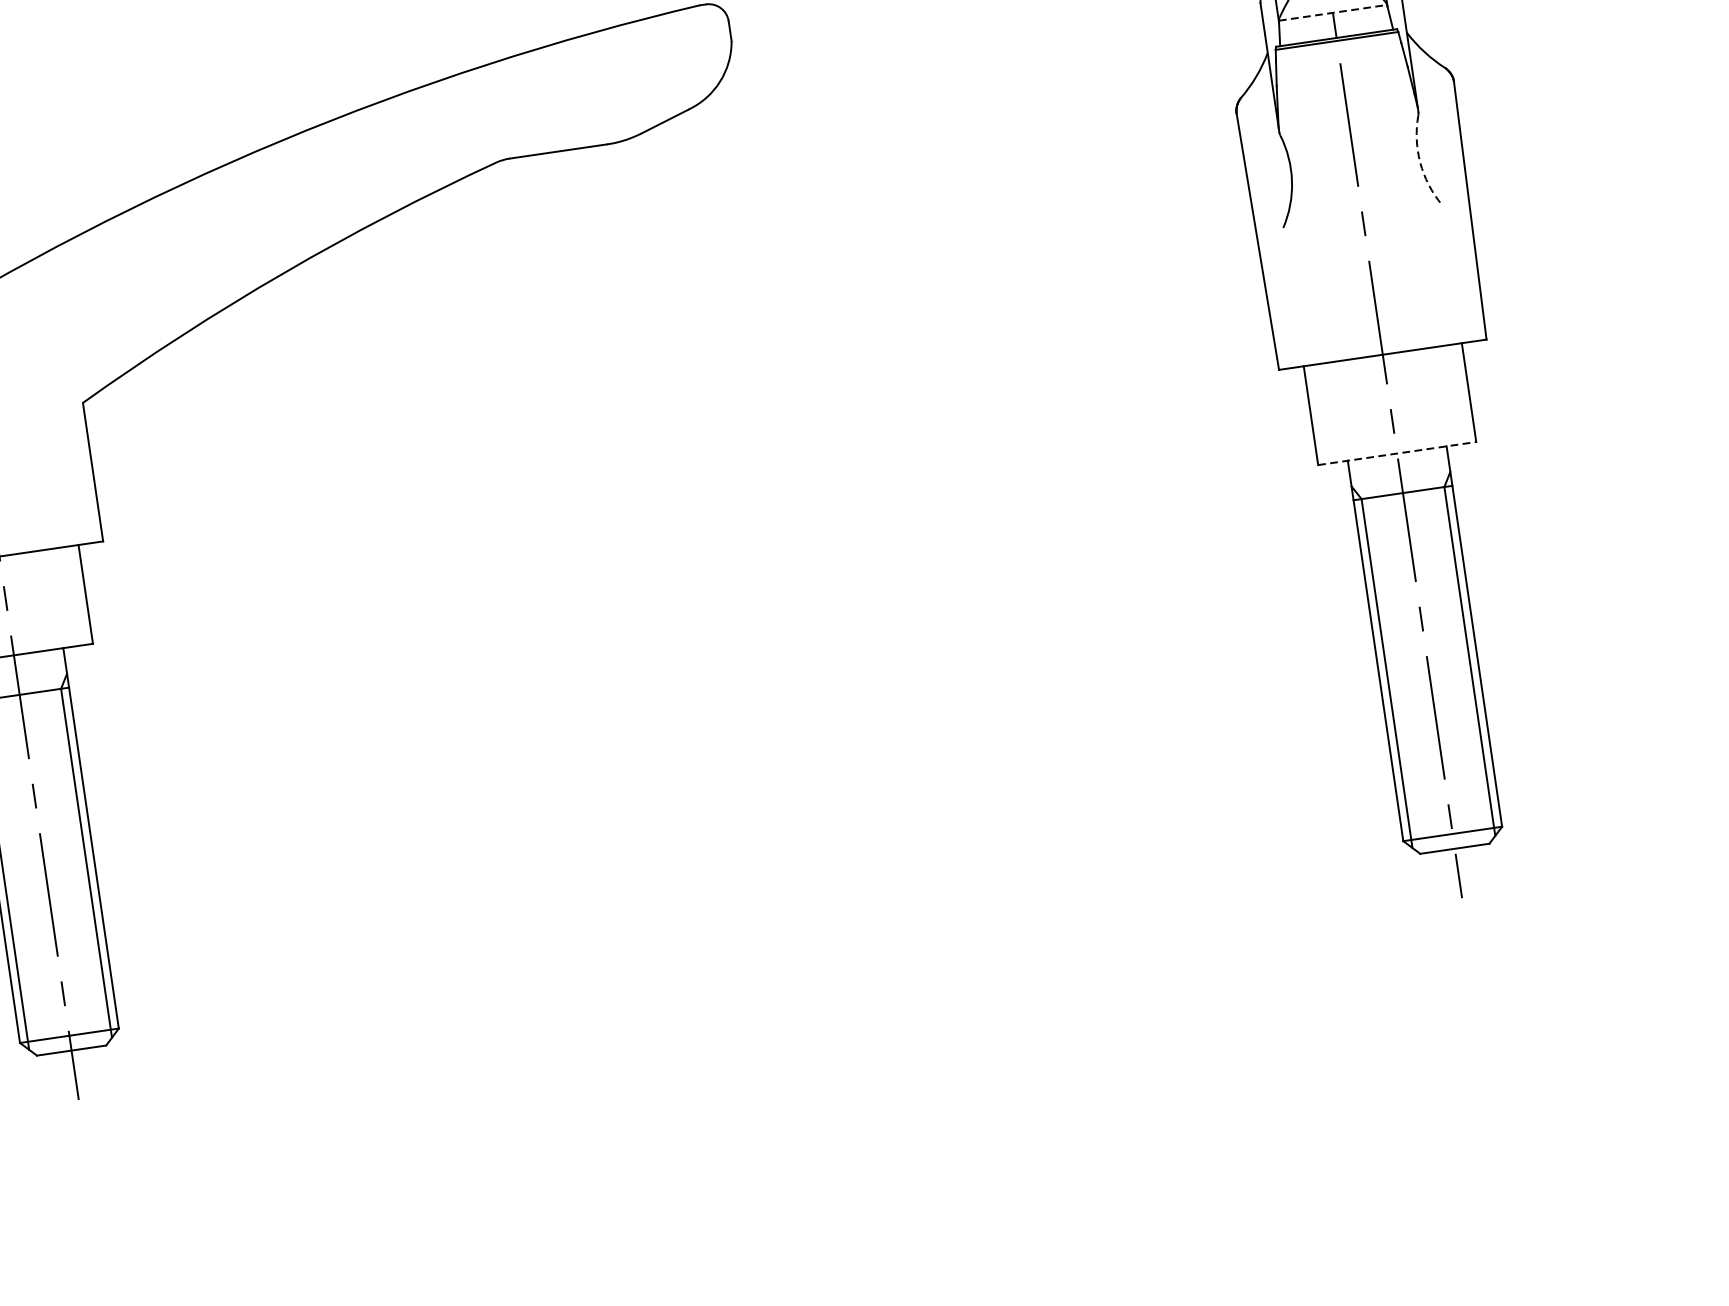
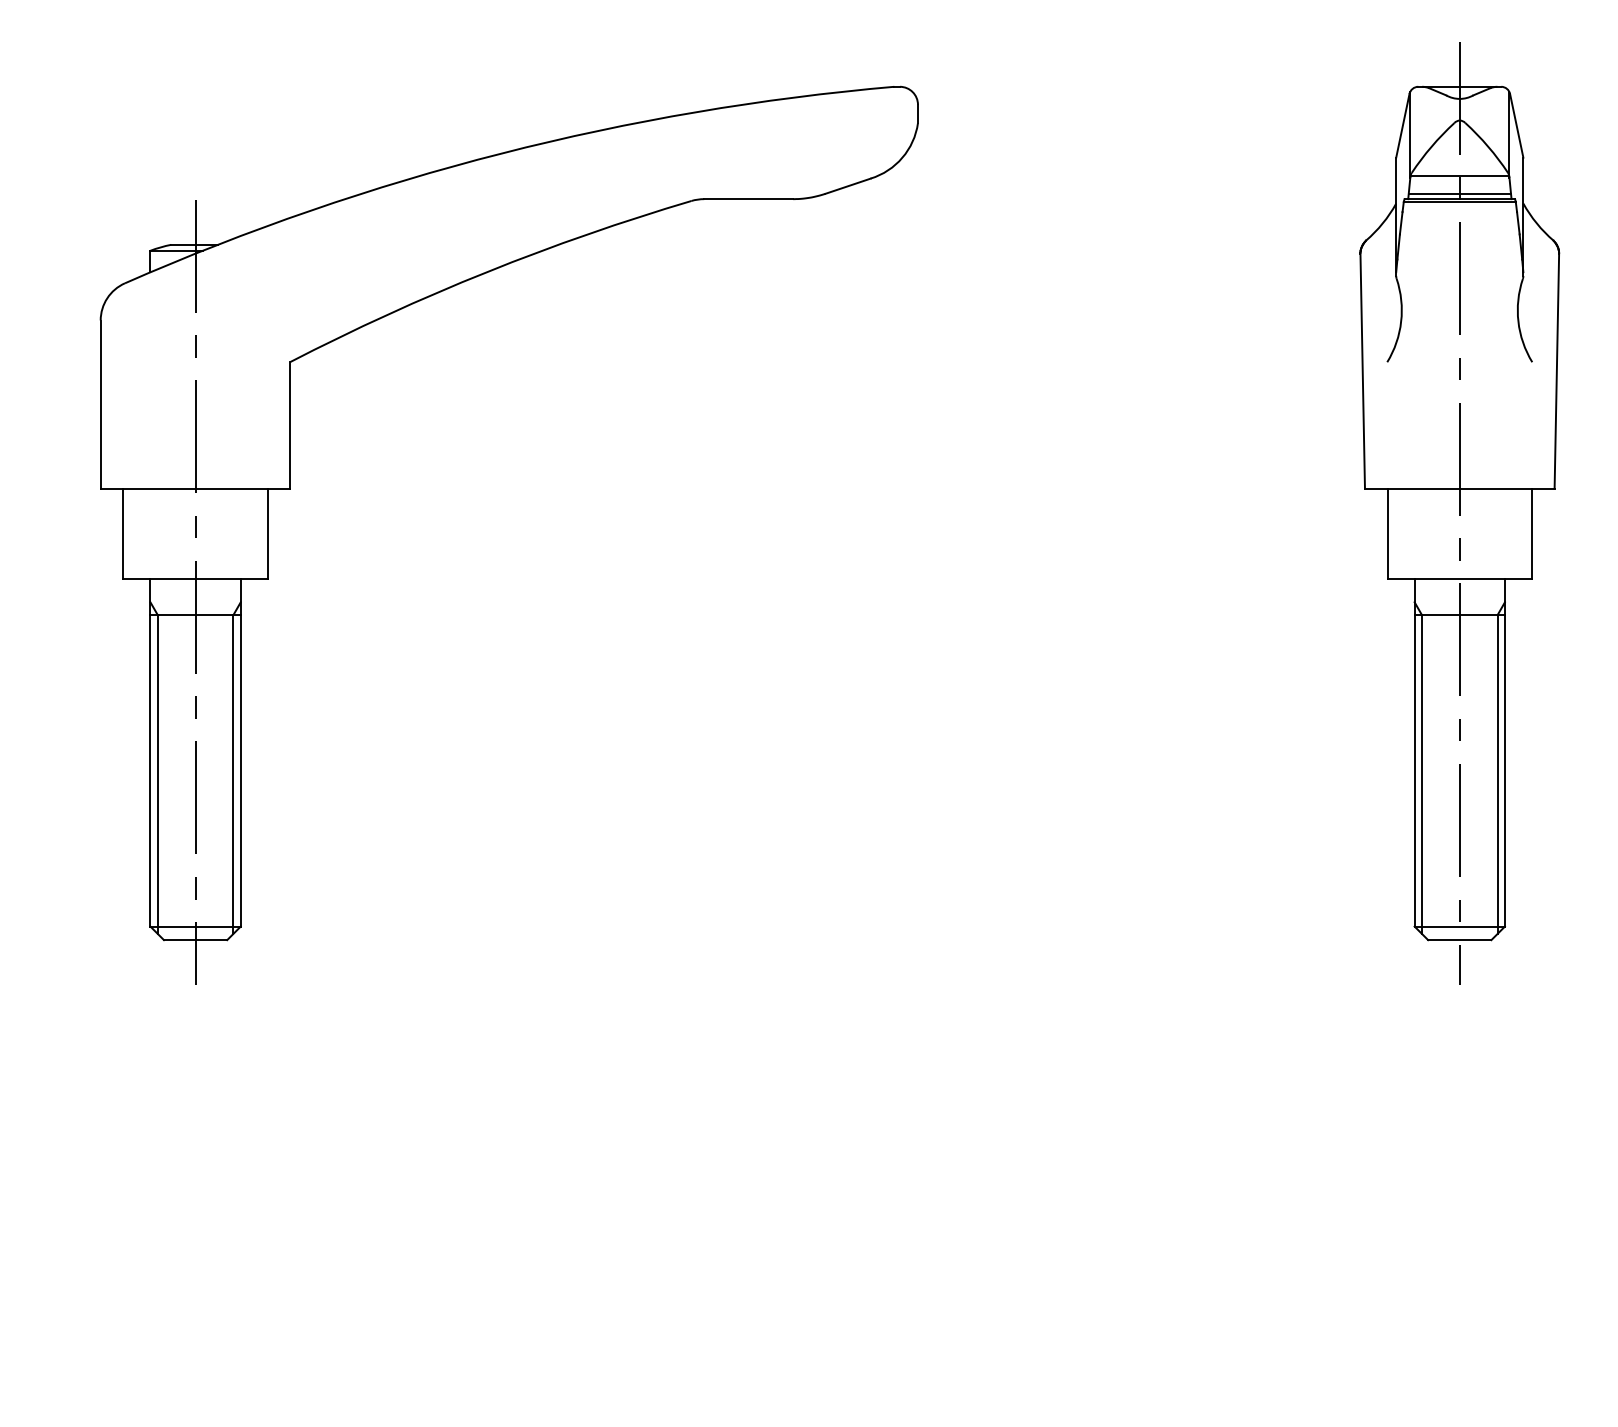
line: (1333, 13) -> (1460, 176), dashed -> solid
line: (1335, 31) -> (1459, 193), added
arc: (1420, 162) -> (1518, 321), dashed -> solid
line: (1397, 452) -> (1460, 578), dashed -> solid

